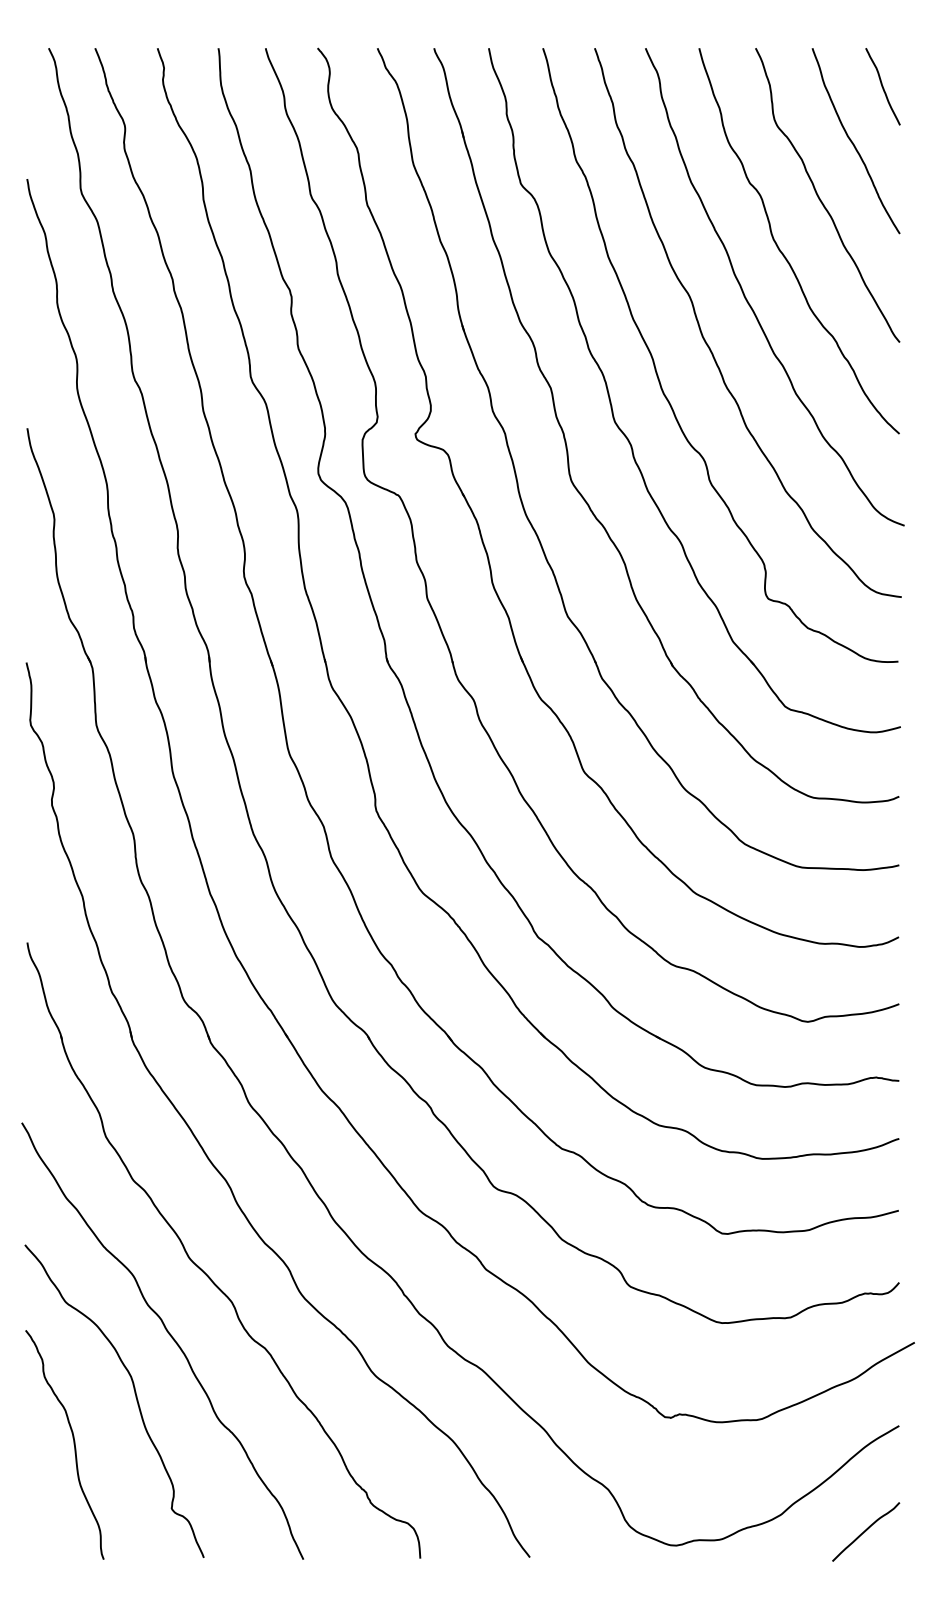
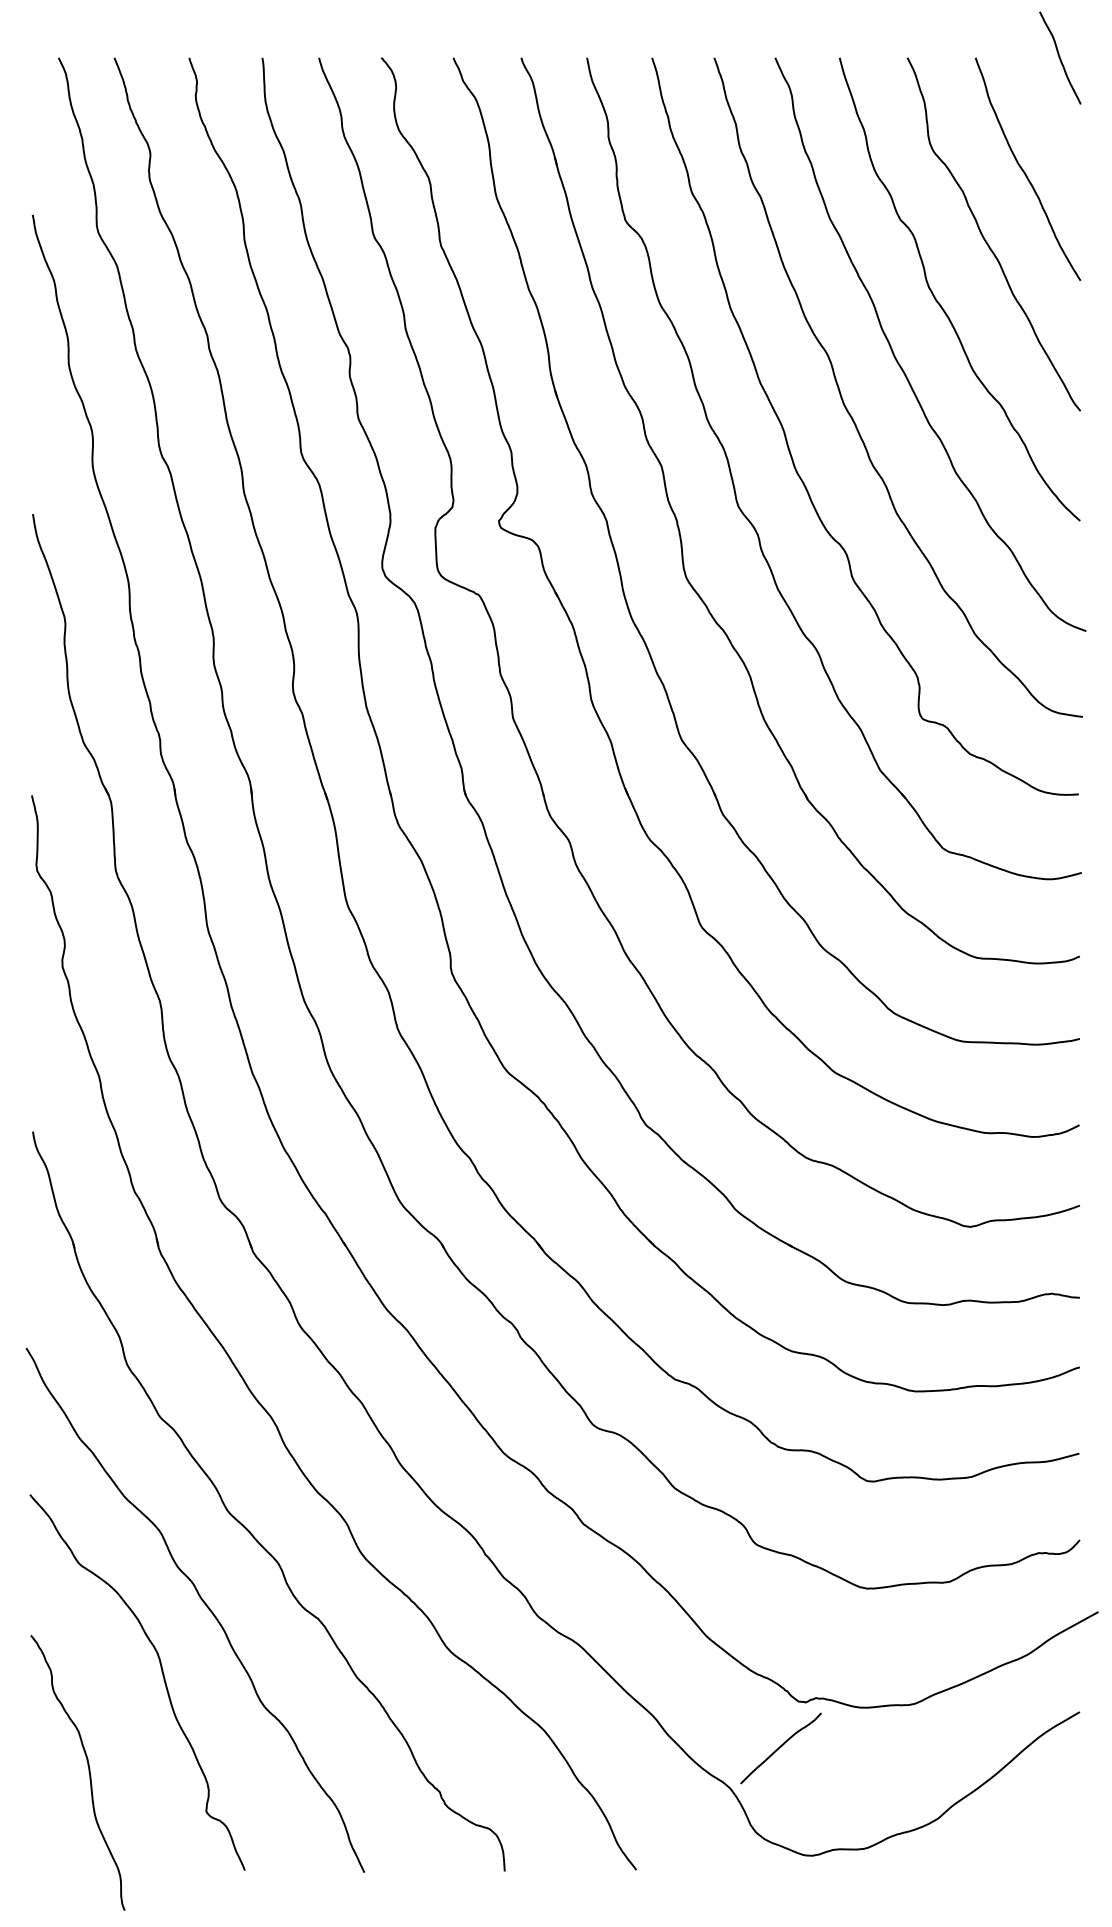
curve: (883, 86) -> (1060, 57), moved
curve: (73, 1444) -> (88, 1772), moved
curve: (865, 1532) -> (780, 1748), moved

